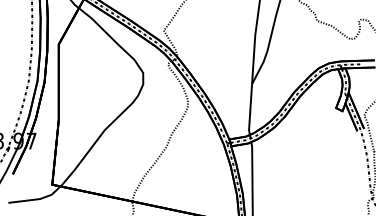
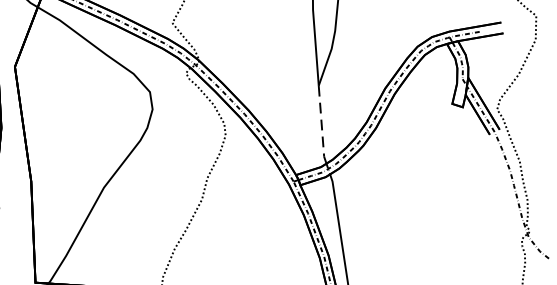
line: (250, 110) -> (322, 126), solid -> dashed

